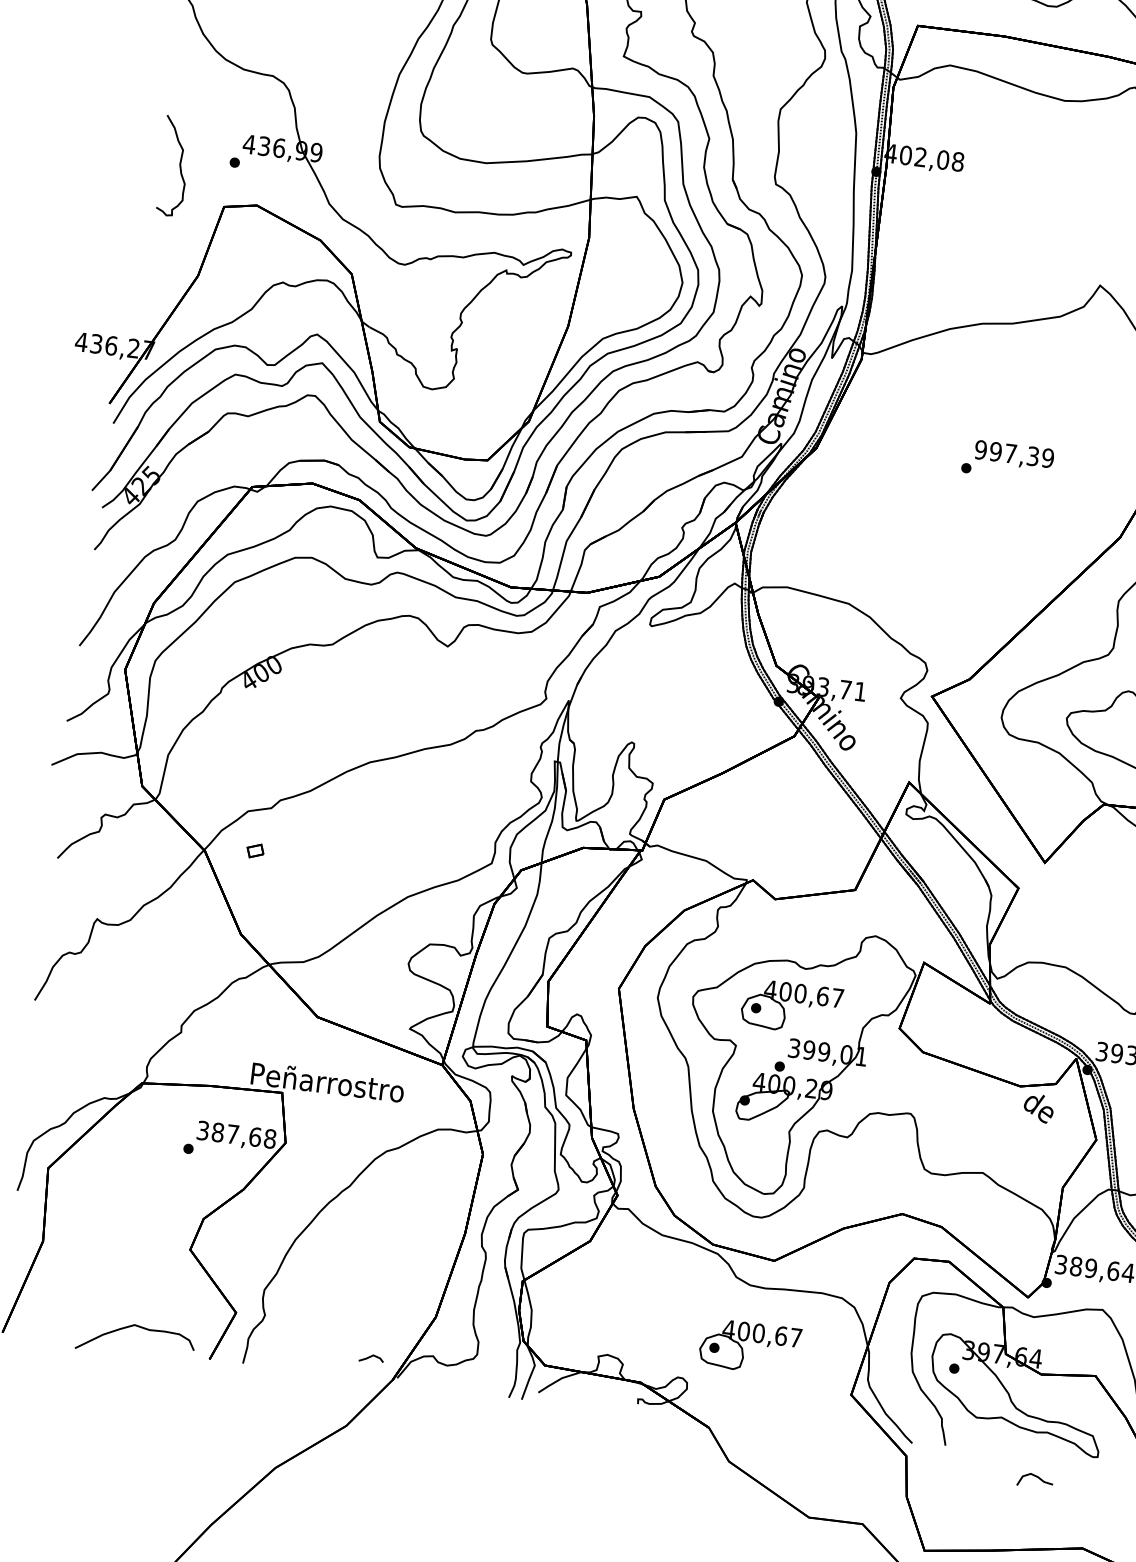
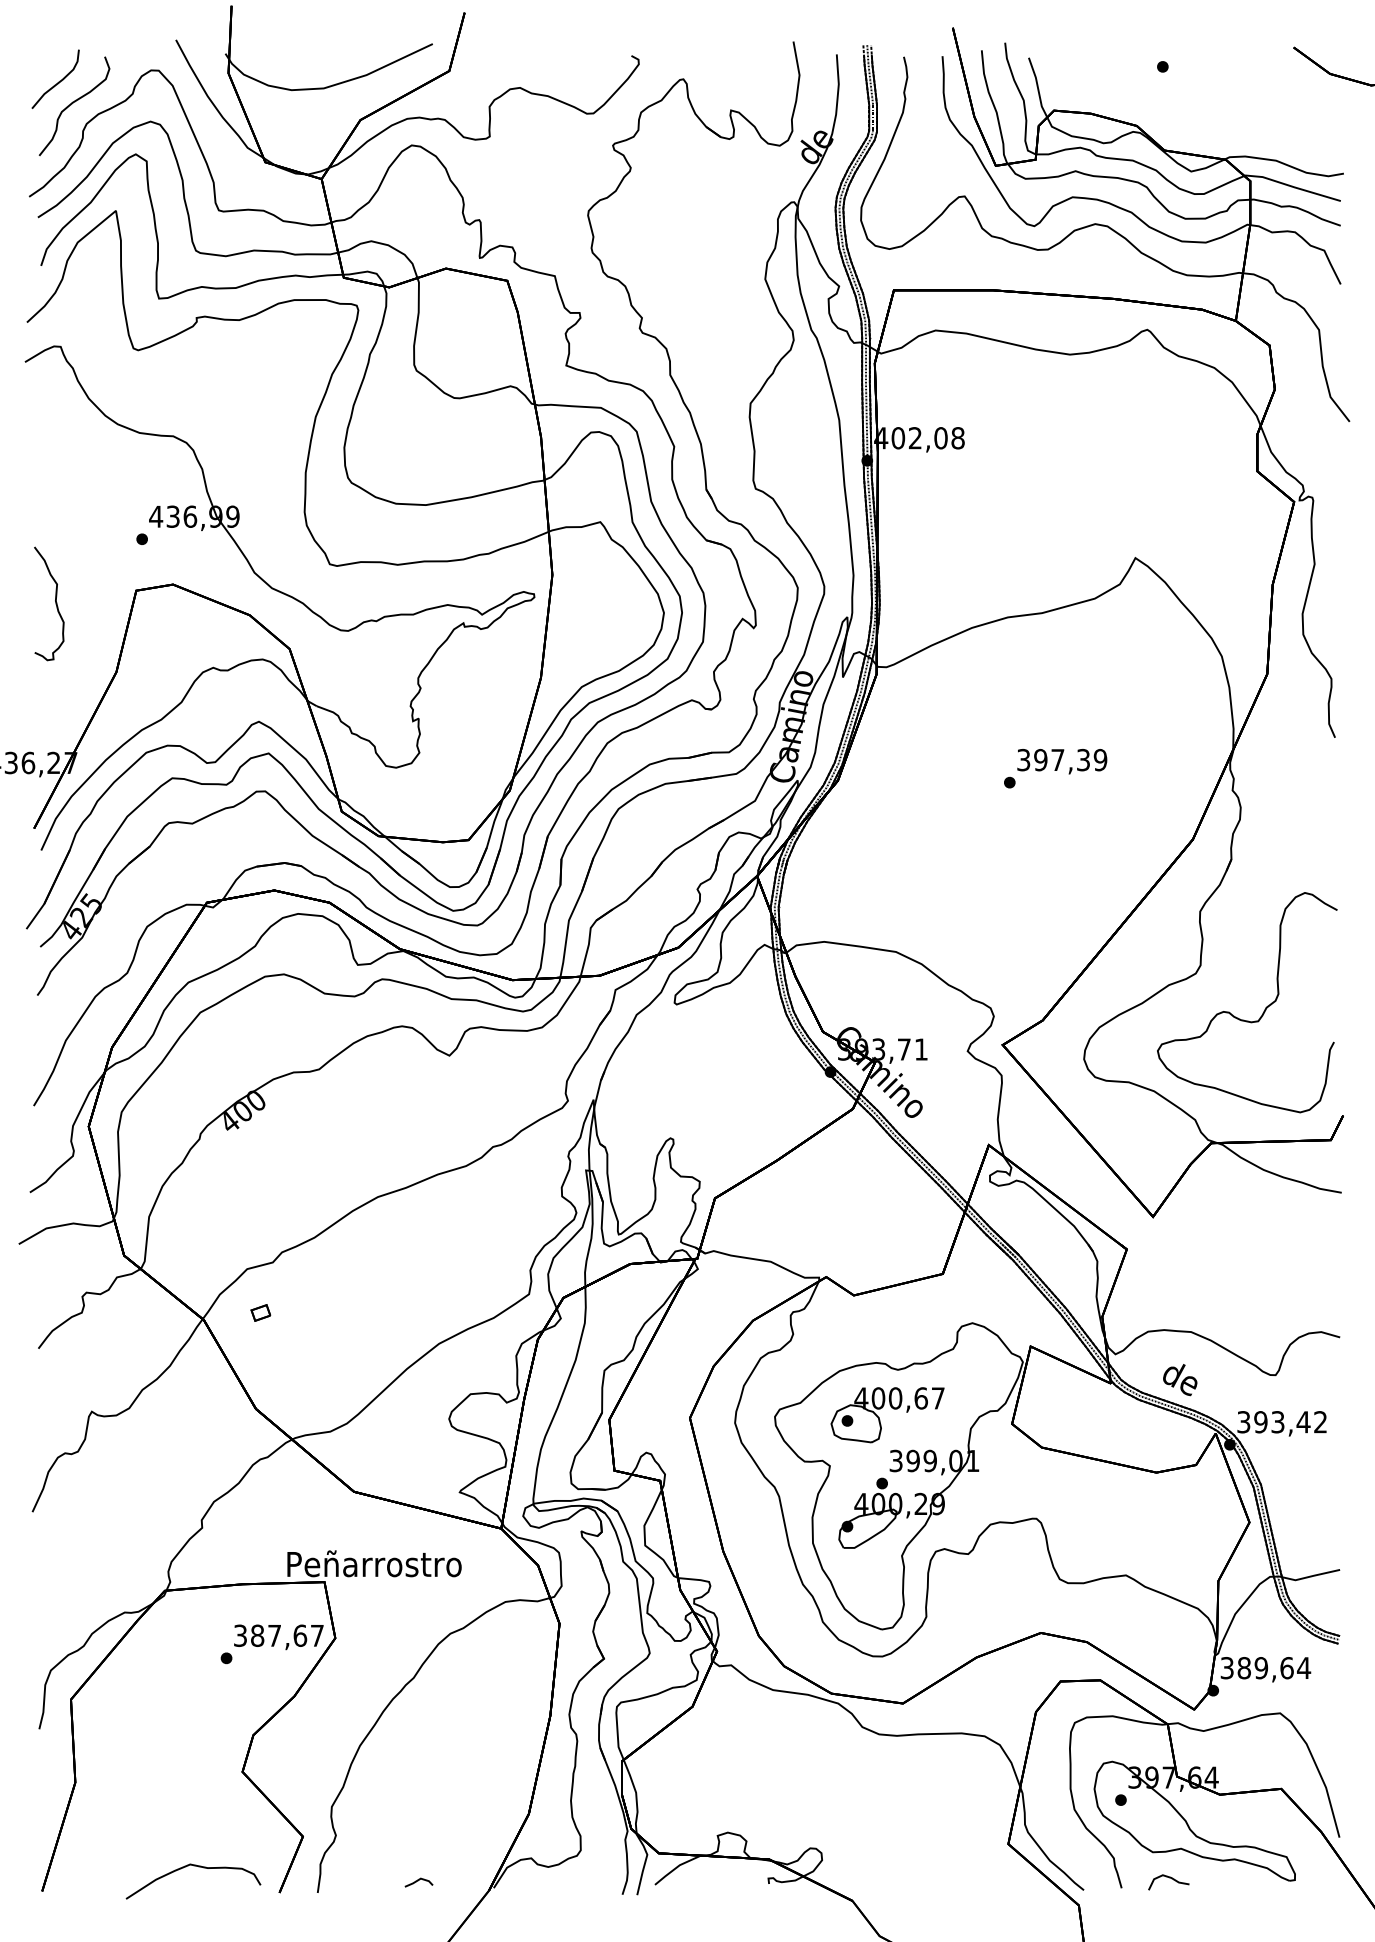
curve: (179, 166) -> (55, 603), moved
text: (980, 450) -> (1023, 760), 997,39 -> 397,39
text: (1038, 1108) -> (1180, 1380), moved
text: (270, 1138) -> (317, 1635), 387,68 -> 387,67
part: (743, 1350) -> (880, 1808), removed
line: (371, 1357) -> (418, 1881), moved
curve: (1036, 1477) -> (1169, 1878), moved

